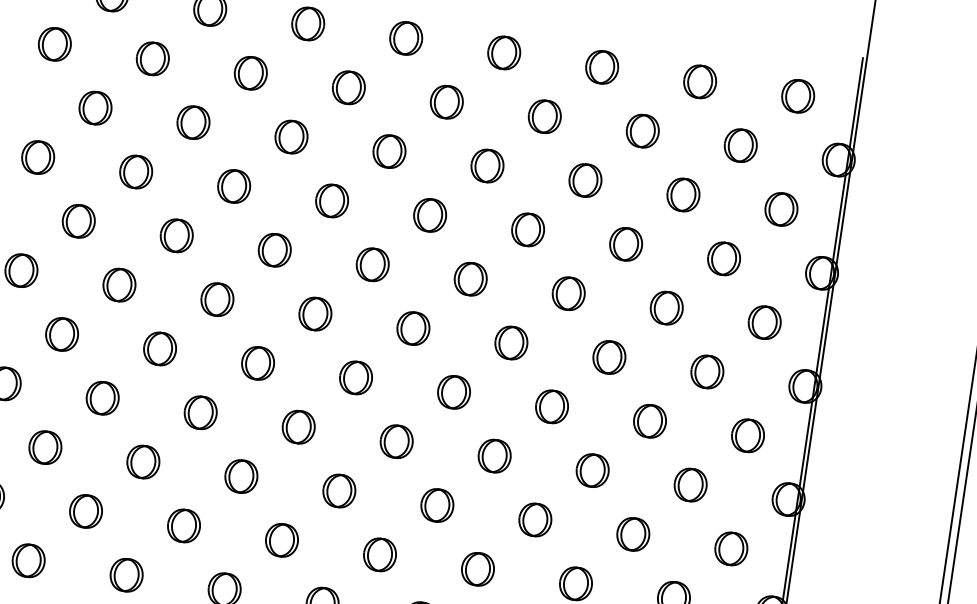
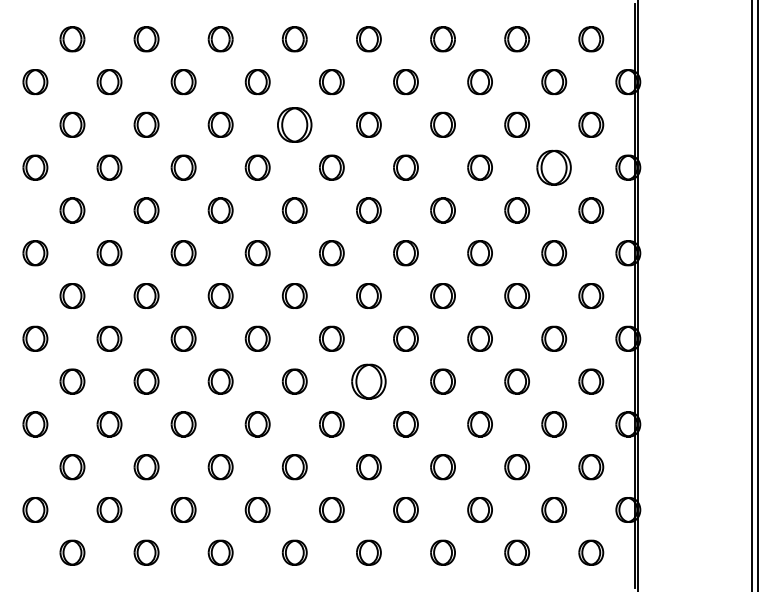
part: (389, 151) -> (294, 124), size x1.4
part: (724, 258) -> (554, 167), size x1.4
part: (436, 505) -> (368, 381), size x1.4

